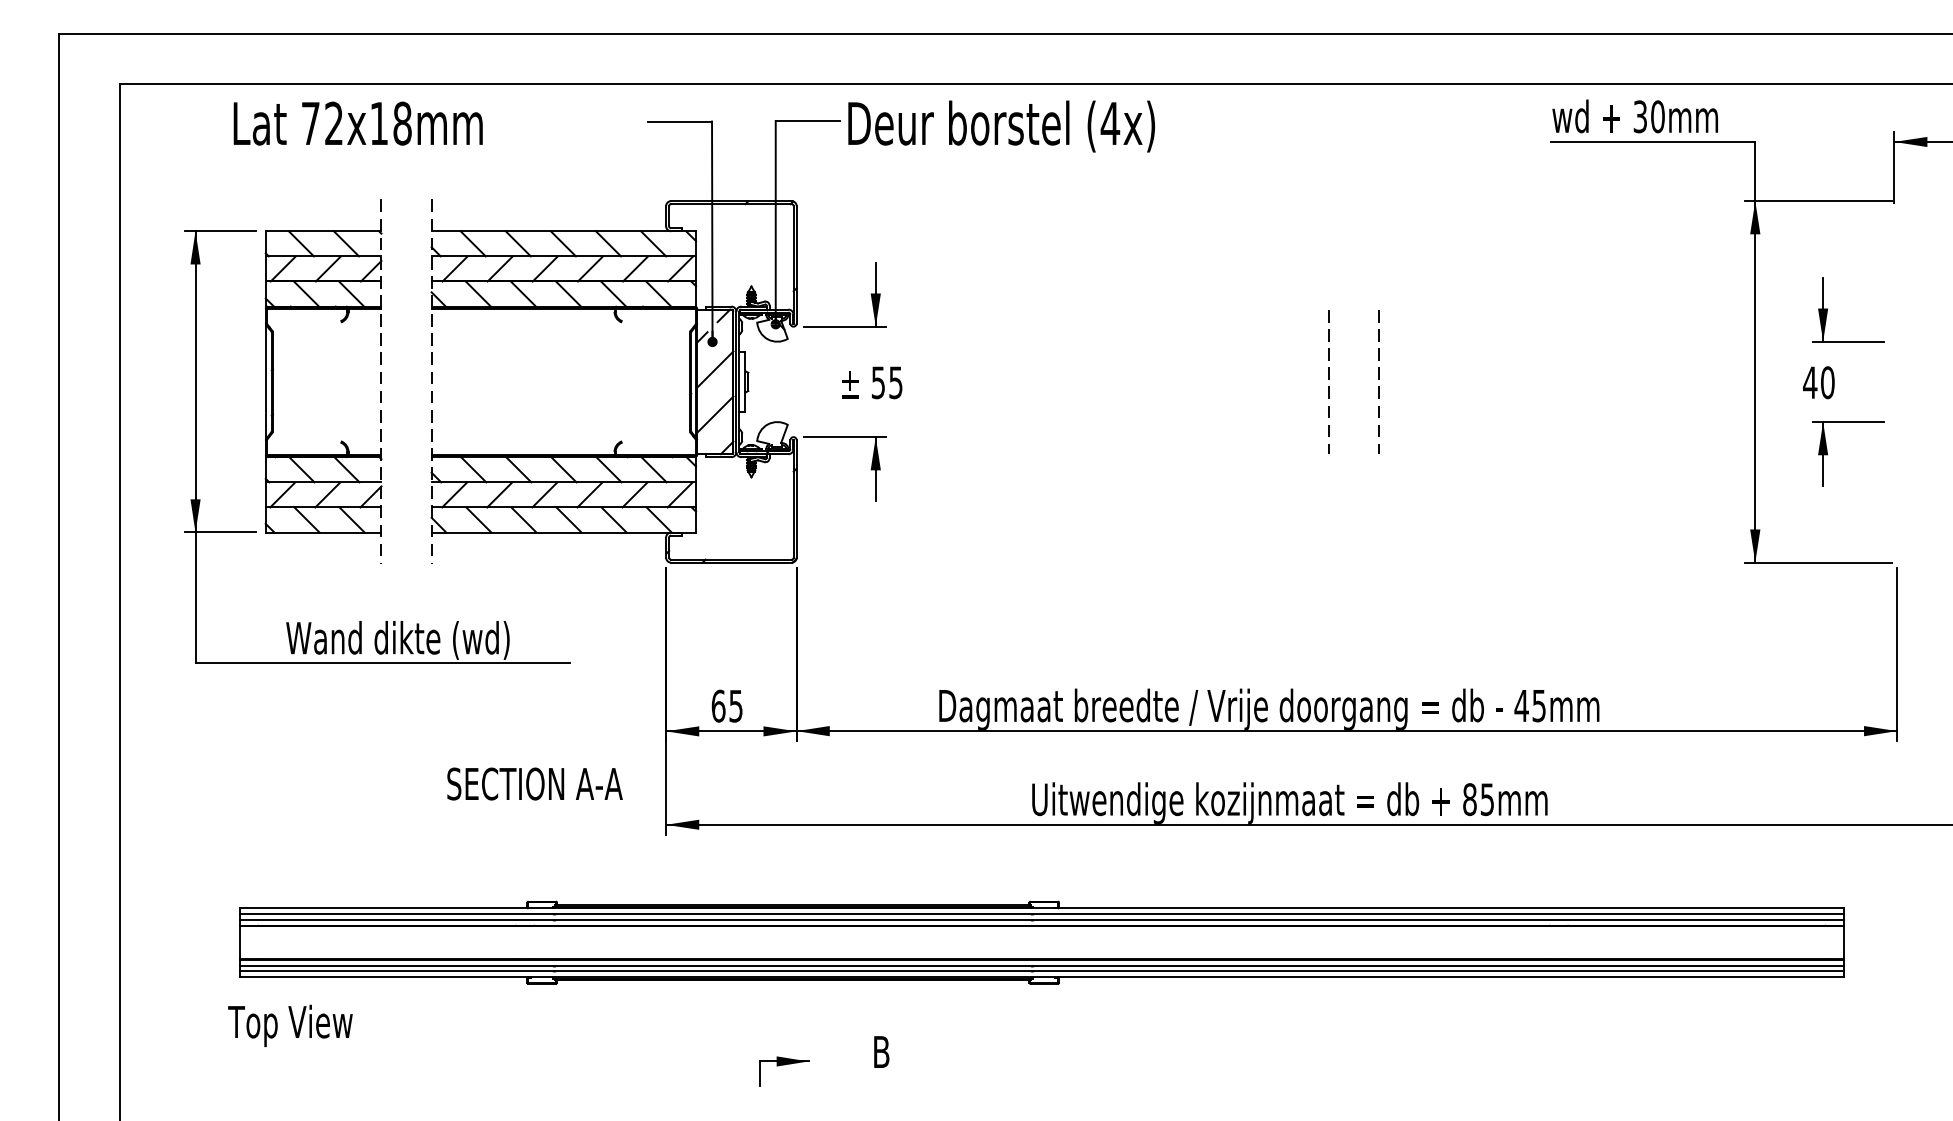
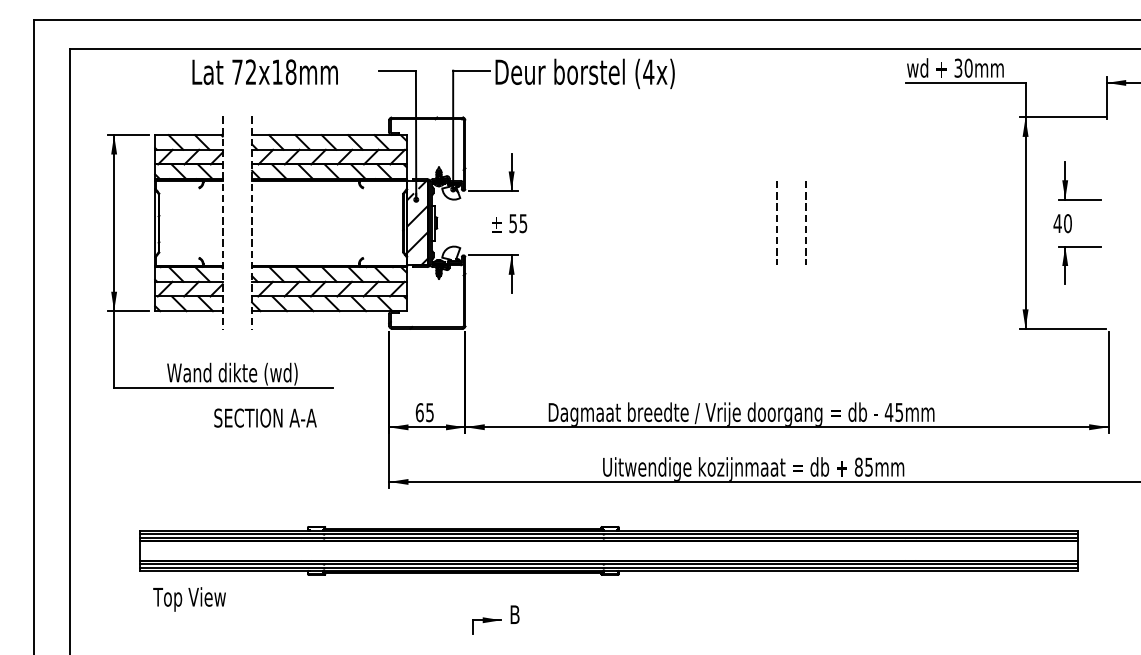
text: (357, 122) -> (264, 71), moved
text: (534, 782) -> (265, 417), moved
text: (290, 1025) -> (189, 599), moved
part: (783, 1070) -> (486, 625), moved

